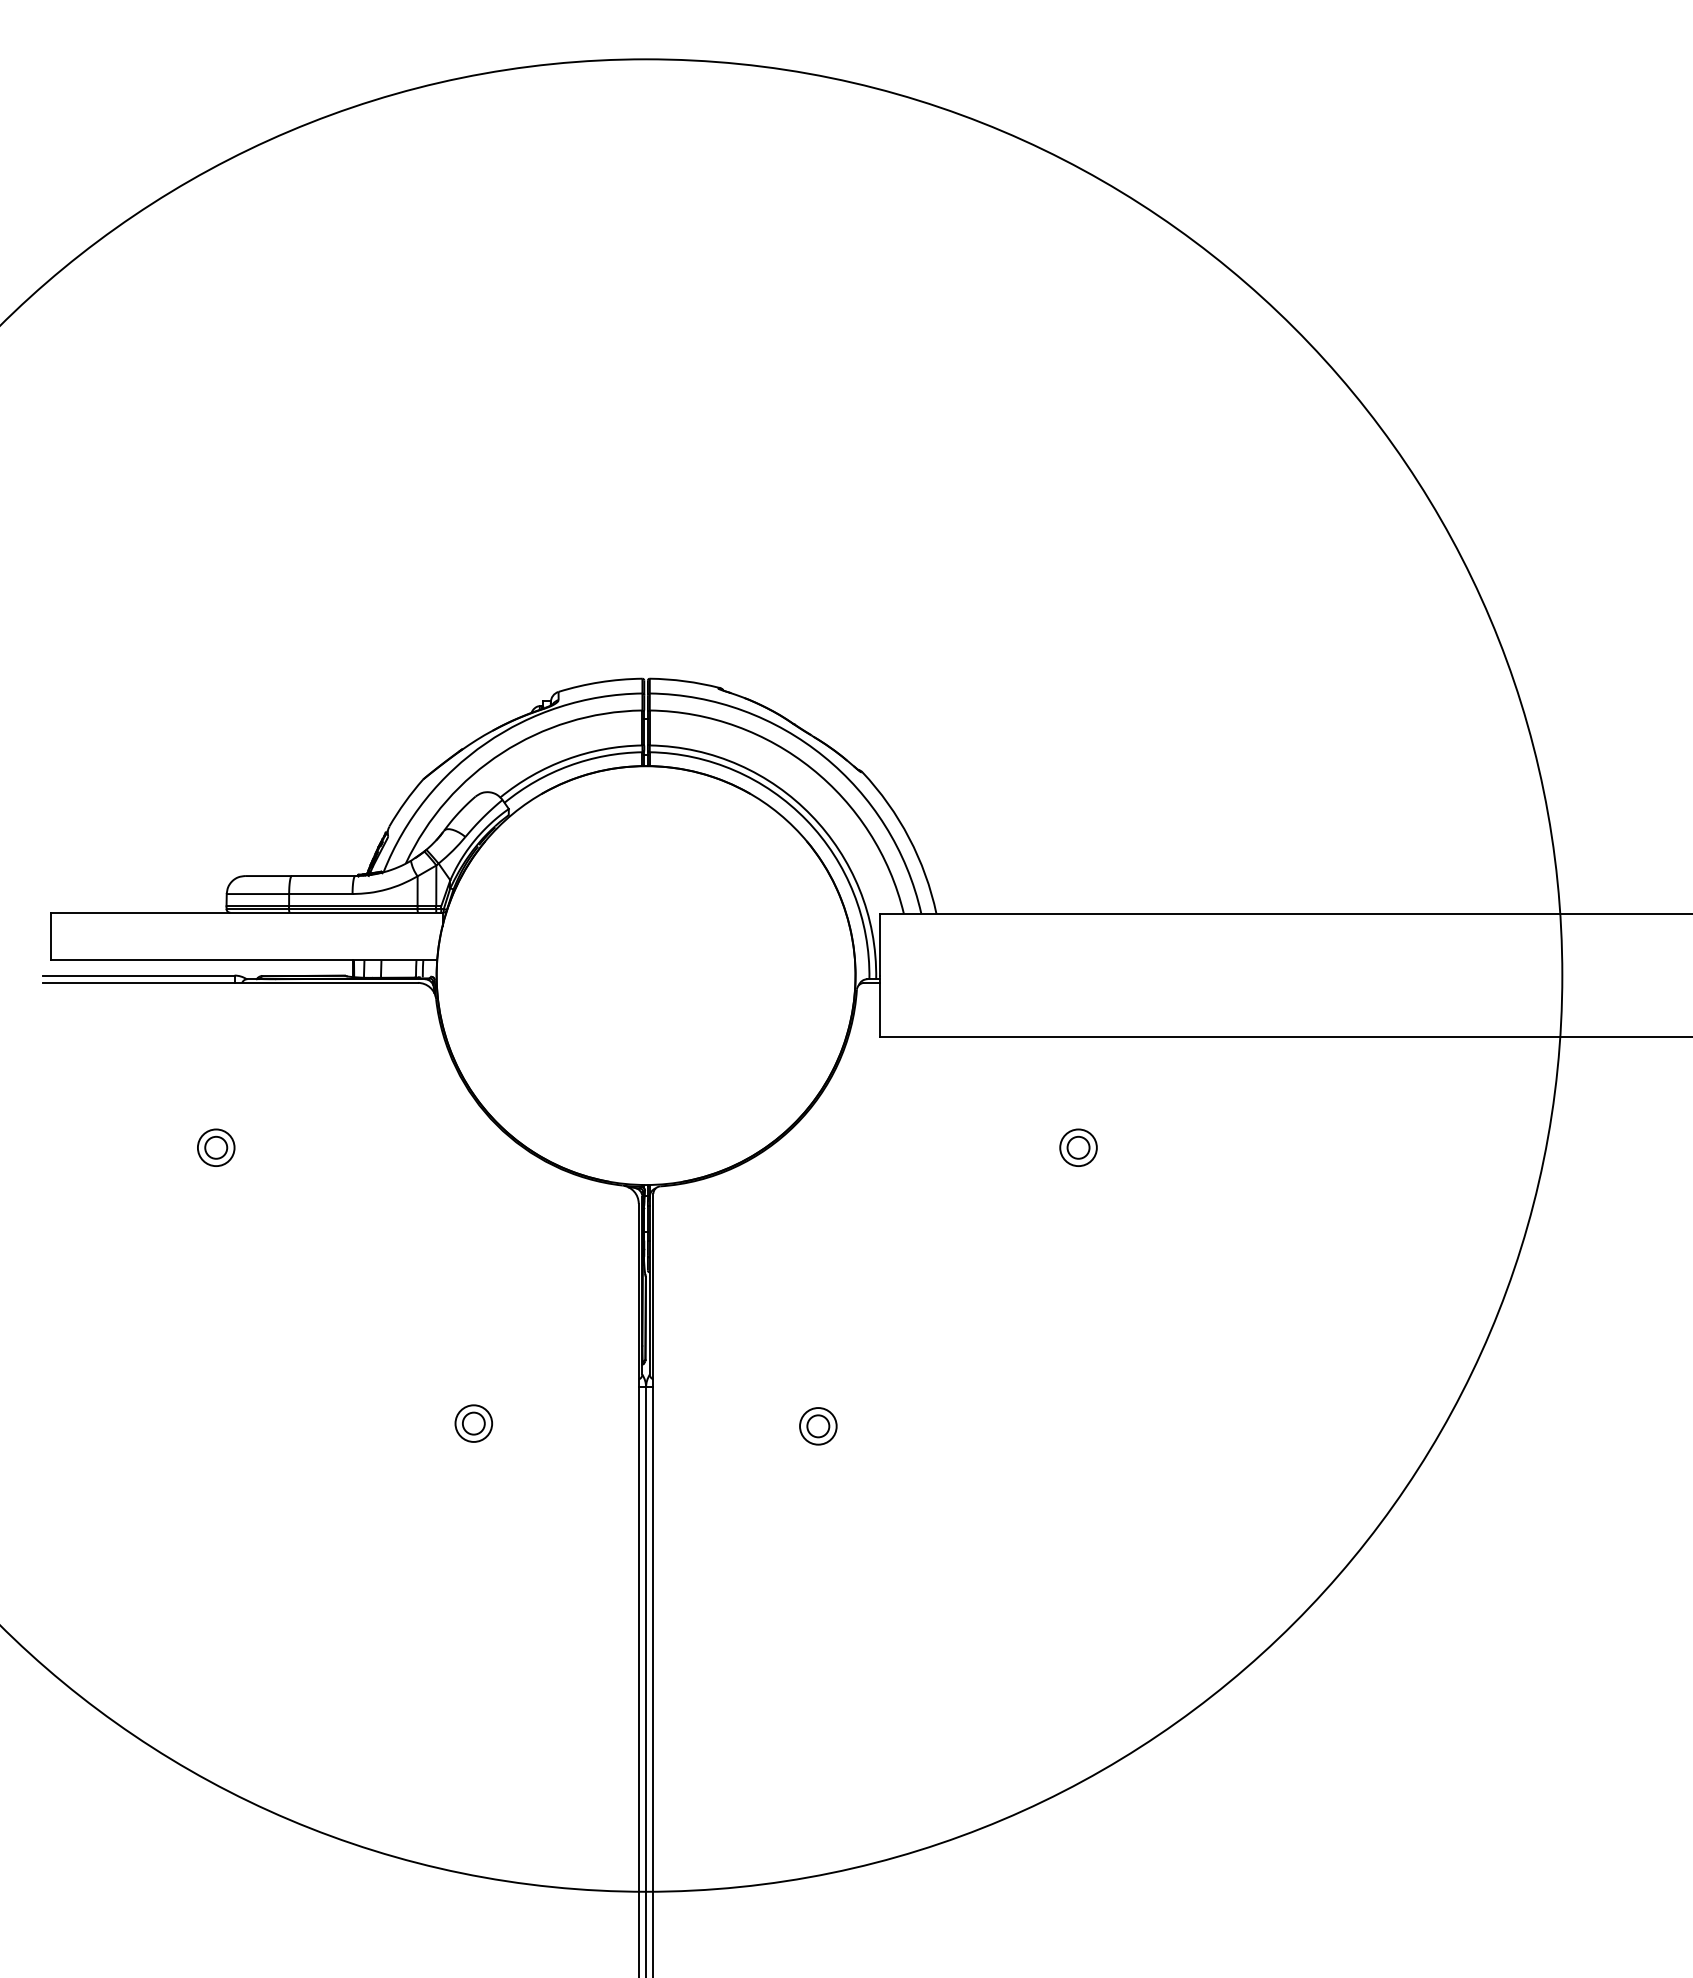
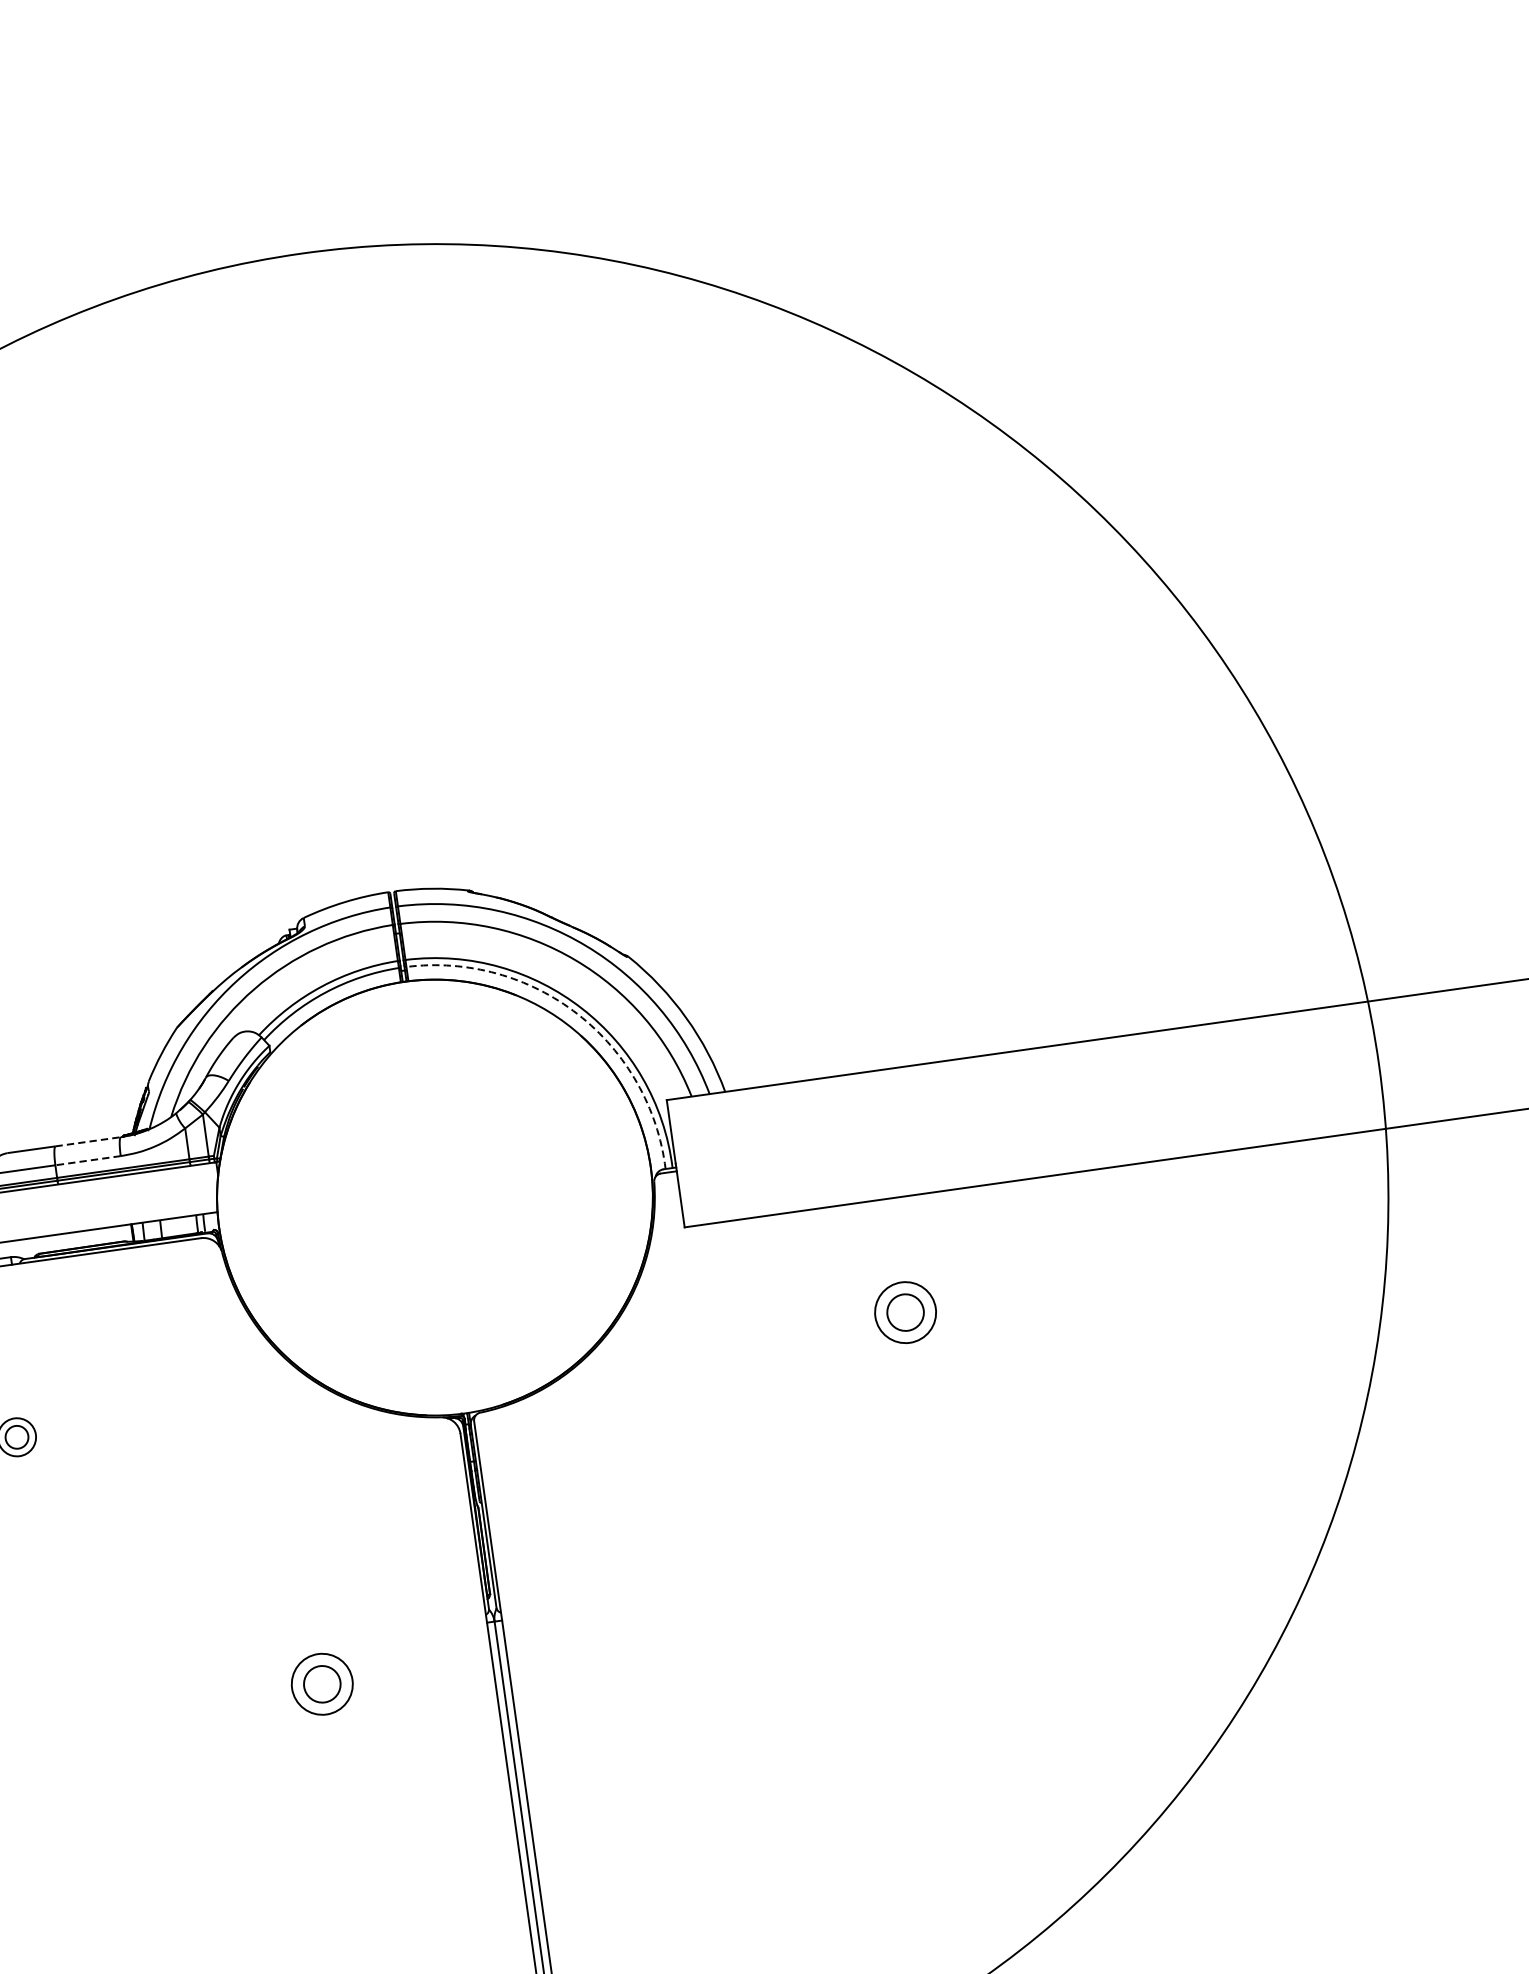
arc: (806, 820) -> (577, 1014), solid -> dashed
line: (323, 876) -> (88, 1142), solid -> dashed
line: (320, 894) -> (87, 1161), solid -> dashed
part: (1078, 1147) -> (905, 1312), size x1.6
part: (473, 1423) -> (322, 1684), size x1.6
part: (818, 1426) -> (677, 1637), removed

